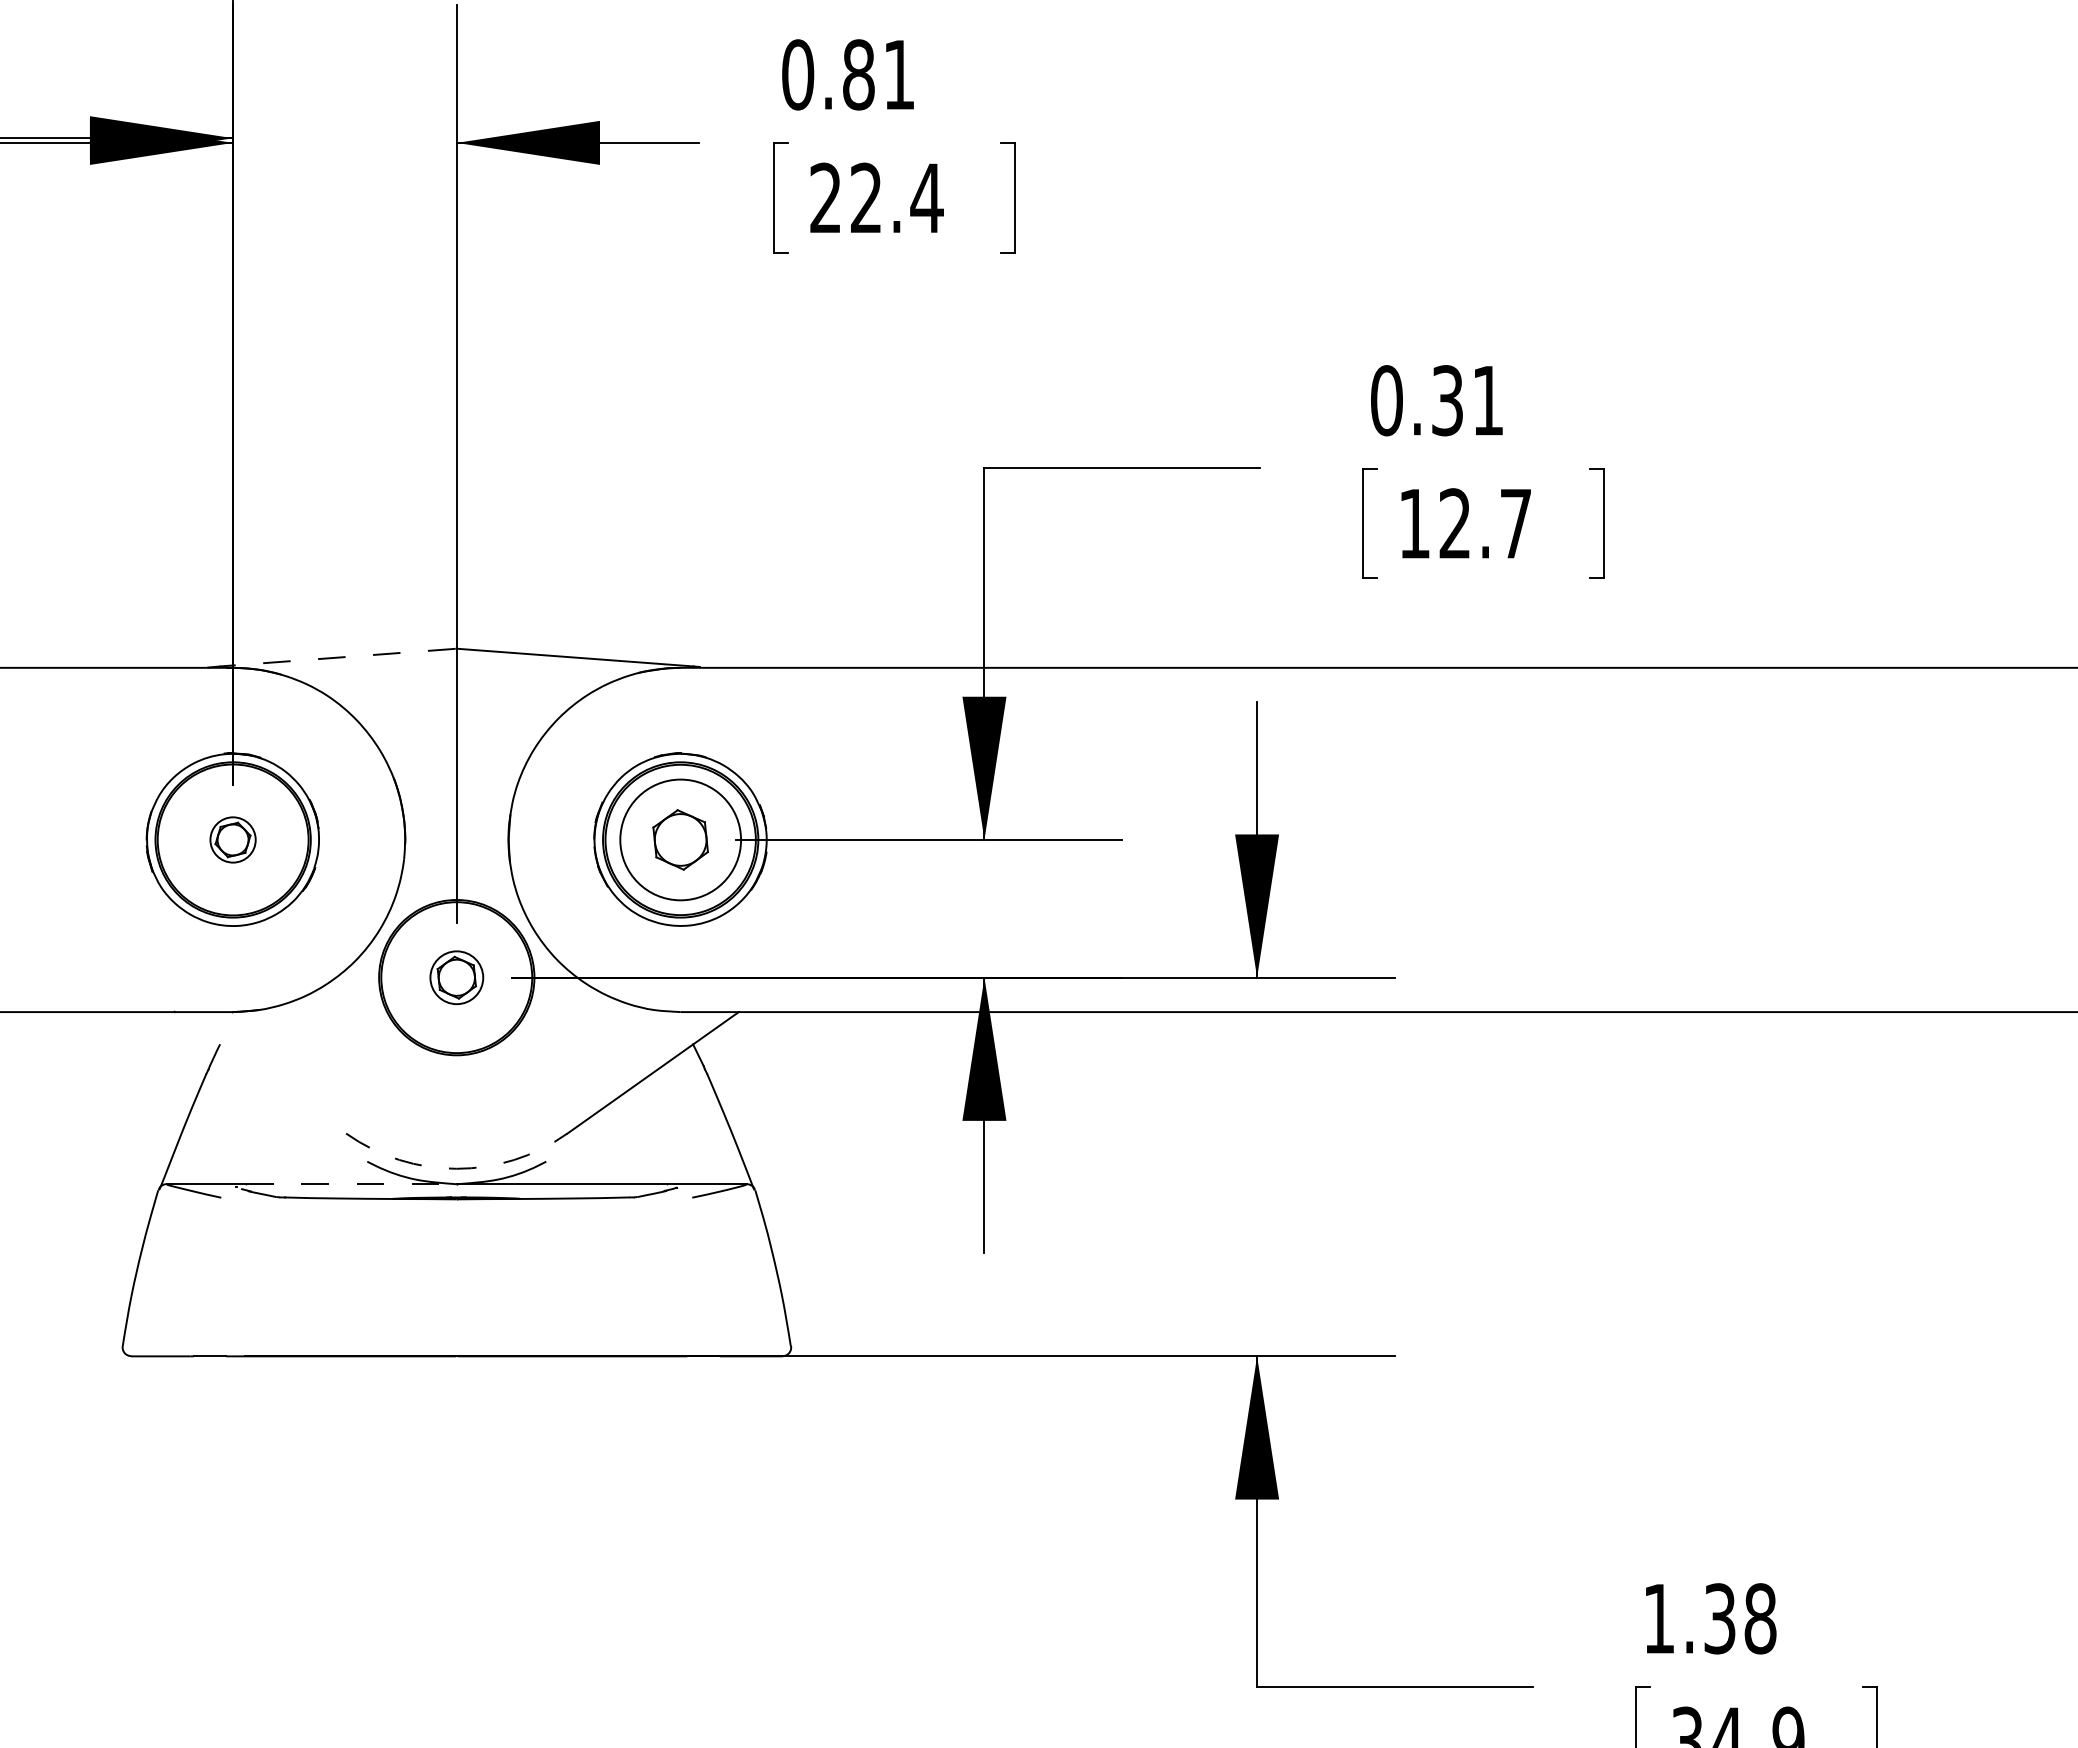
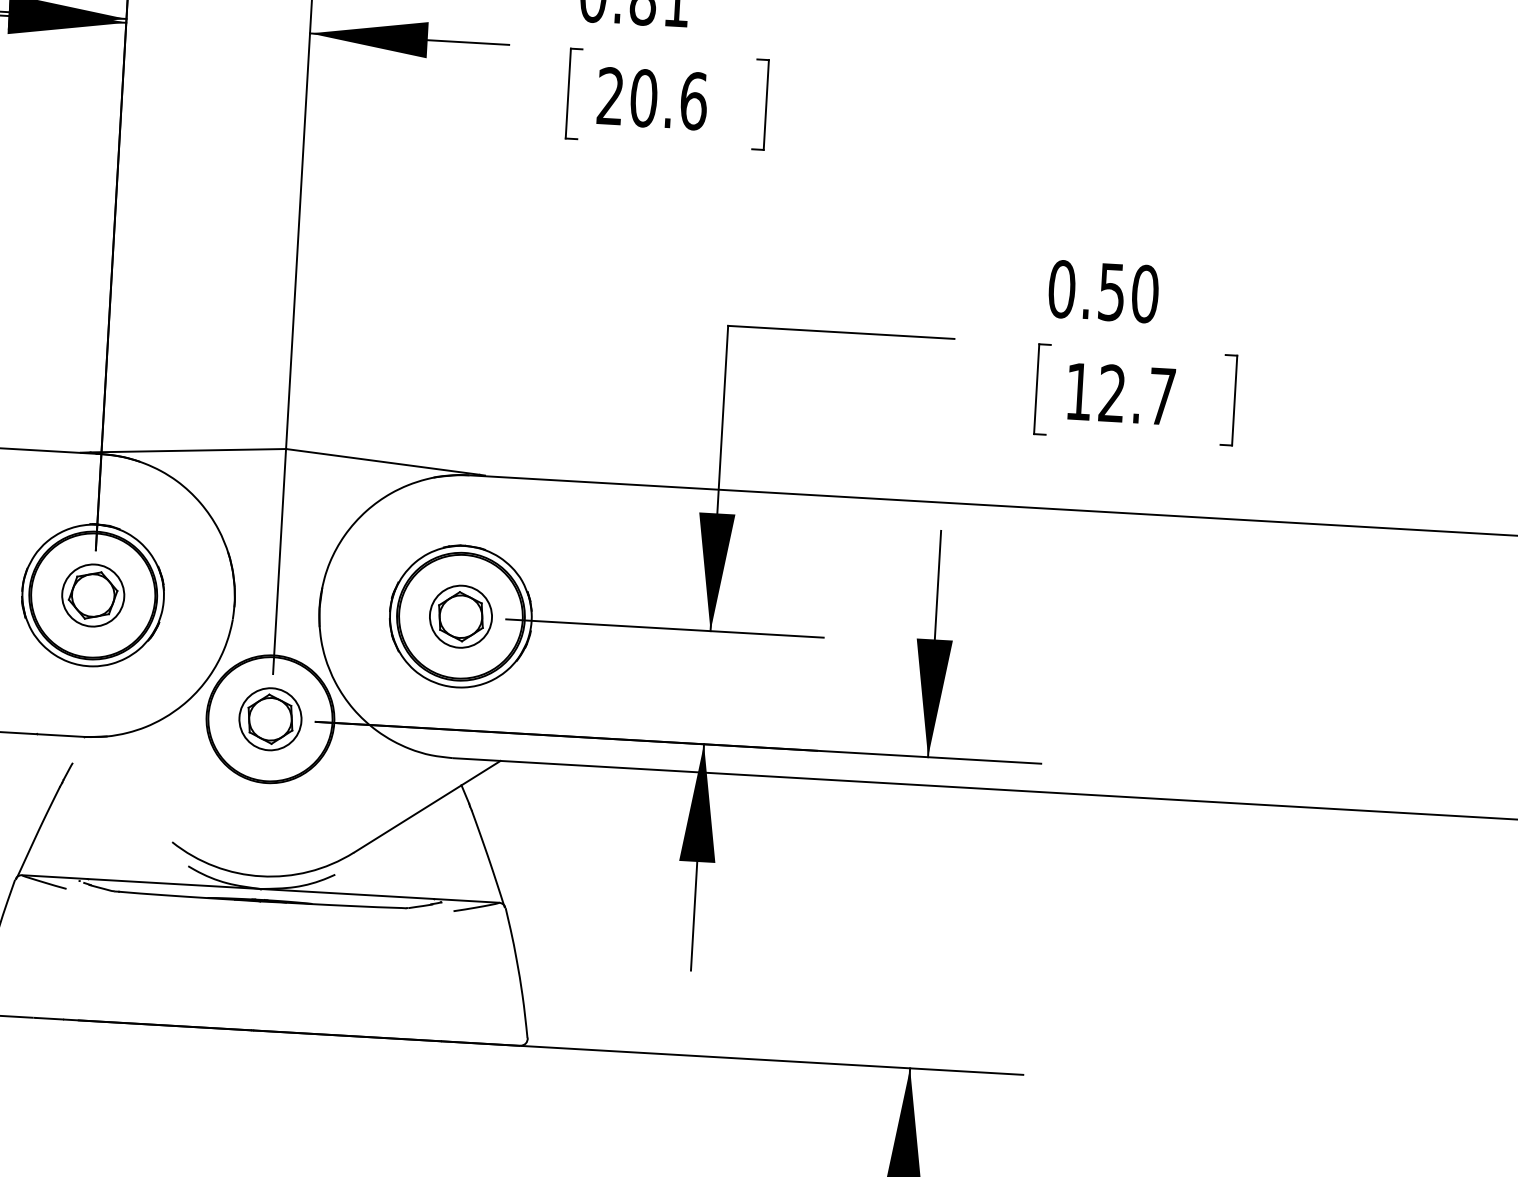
text: (896, 197) -> (668, 99), 22.4 -> 20.6
text: (1468, 400) -> (1129, 292), 0.31 -> 0.50
line: (337, 657) -> (187, 450), dashed -> solid
part: (232, 839) -> (92, 595), size x1.67
circle: (680, 839) -> (460, 616), size x0.62
part: (456, 977) -> (270, 719), size x1.43
arc: (456, 1168) -> (261, 876), dashed -> solid
line: (351, 1184) -> (174, 884), dashed -> solid

